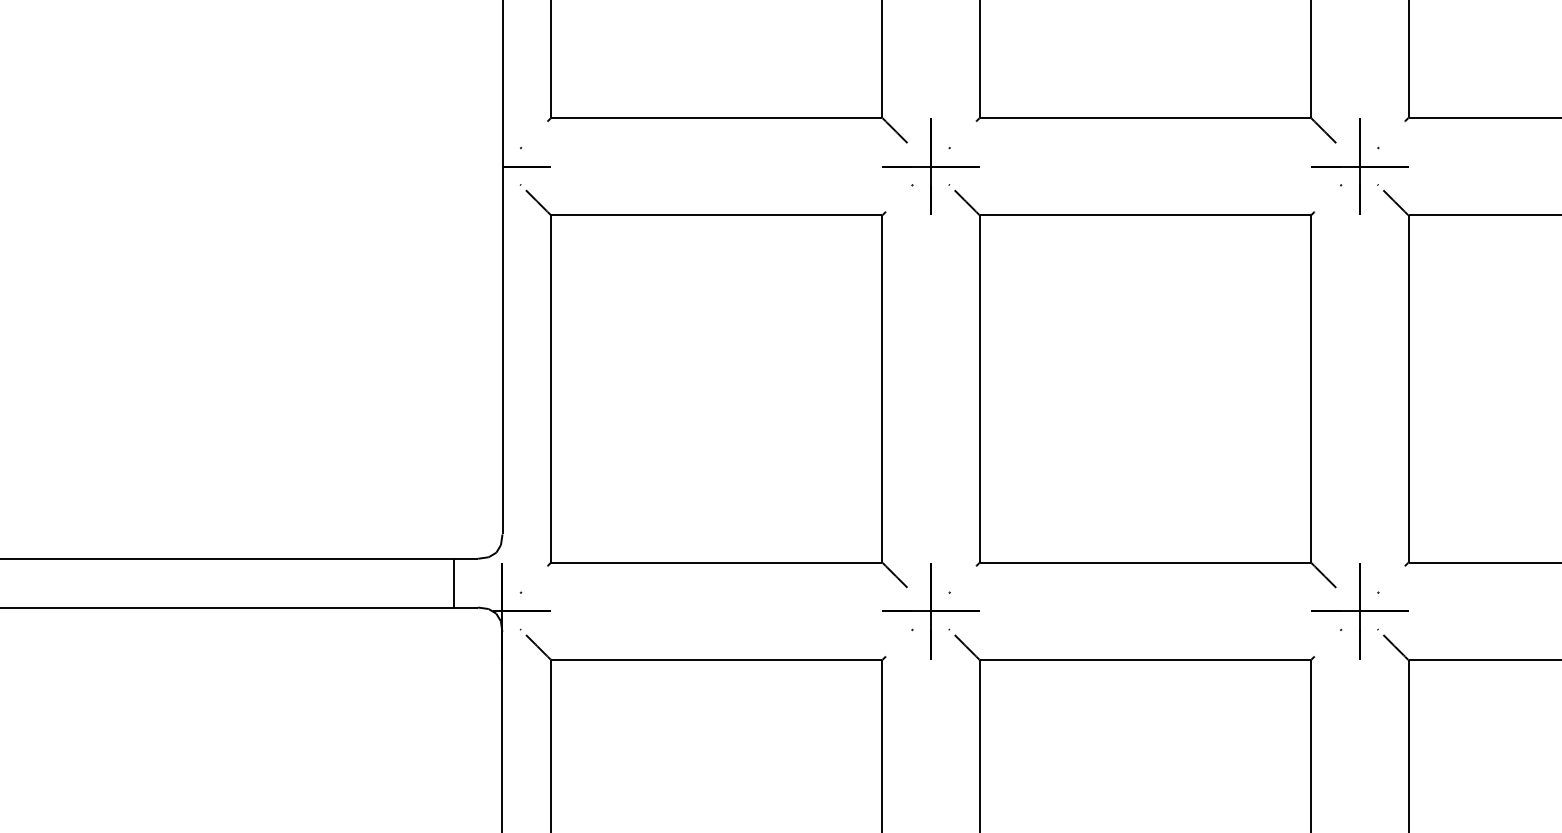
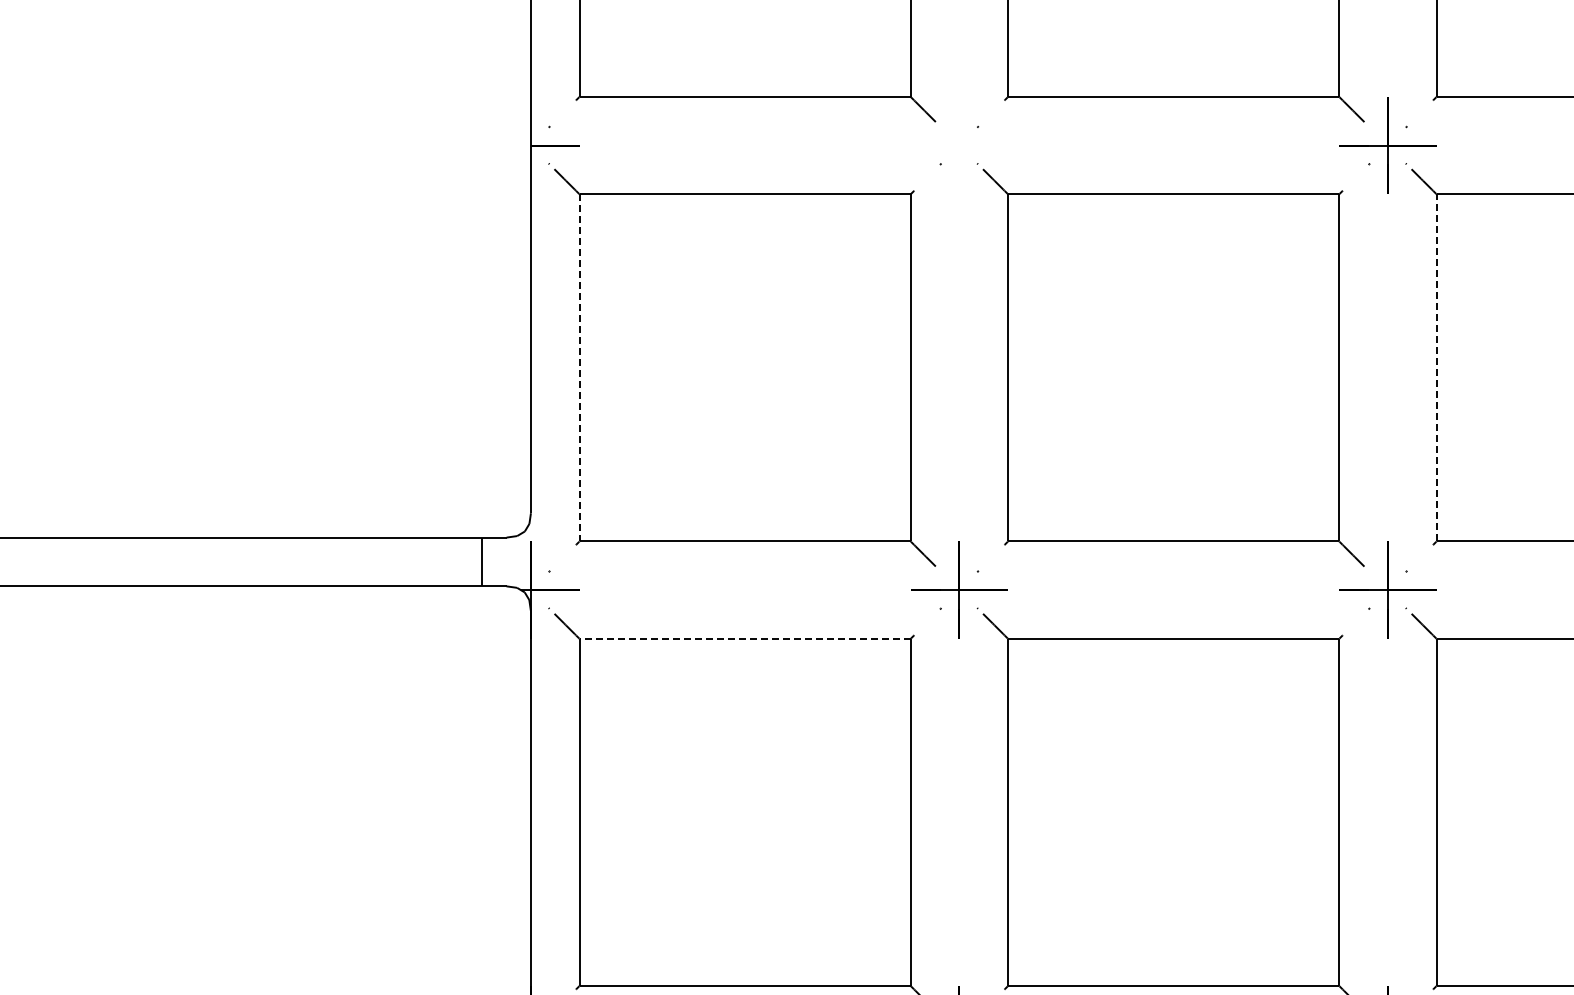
part: (931, 166) -> (959, 145), removed
line: (551, 388) -> (579, 367), solid -> dashed
line: (1408, 388) -> (1436, 367), solid -> dashed
line: (717, 659) -> (745, 638), solid -> dashed

